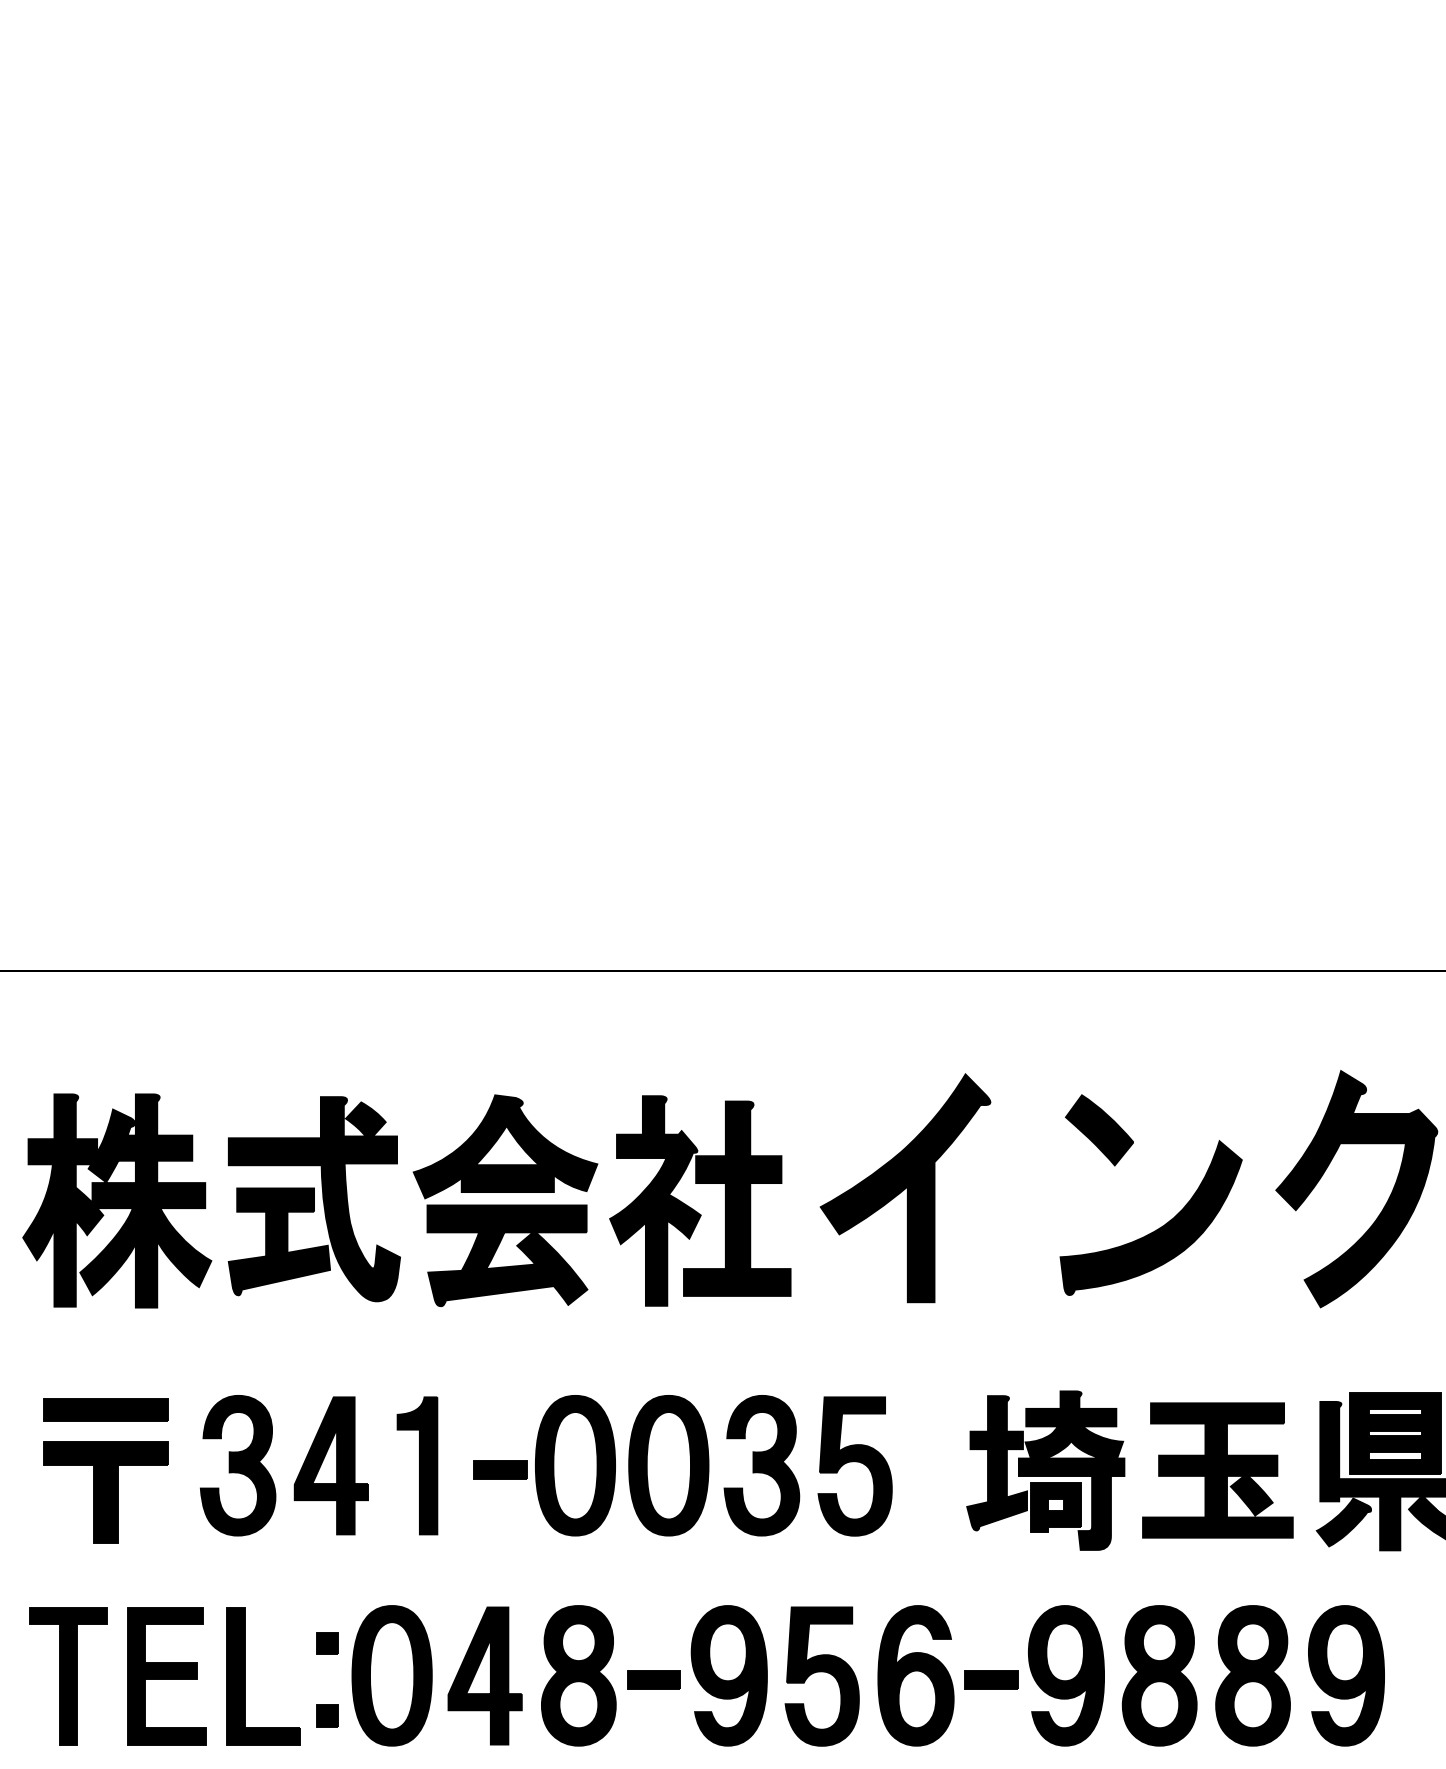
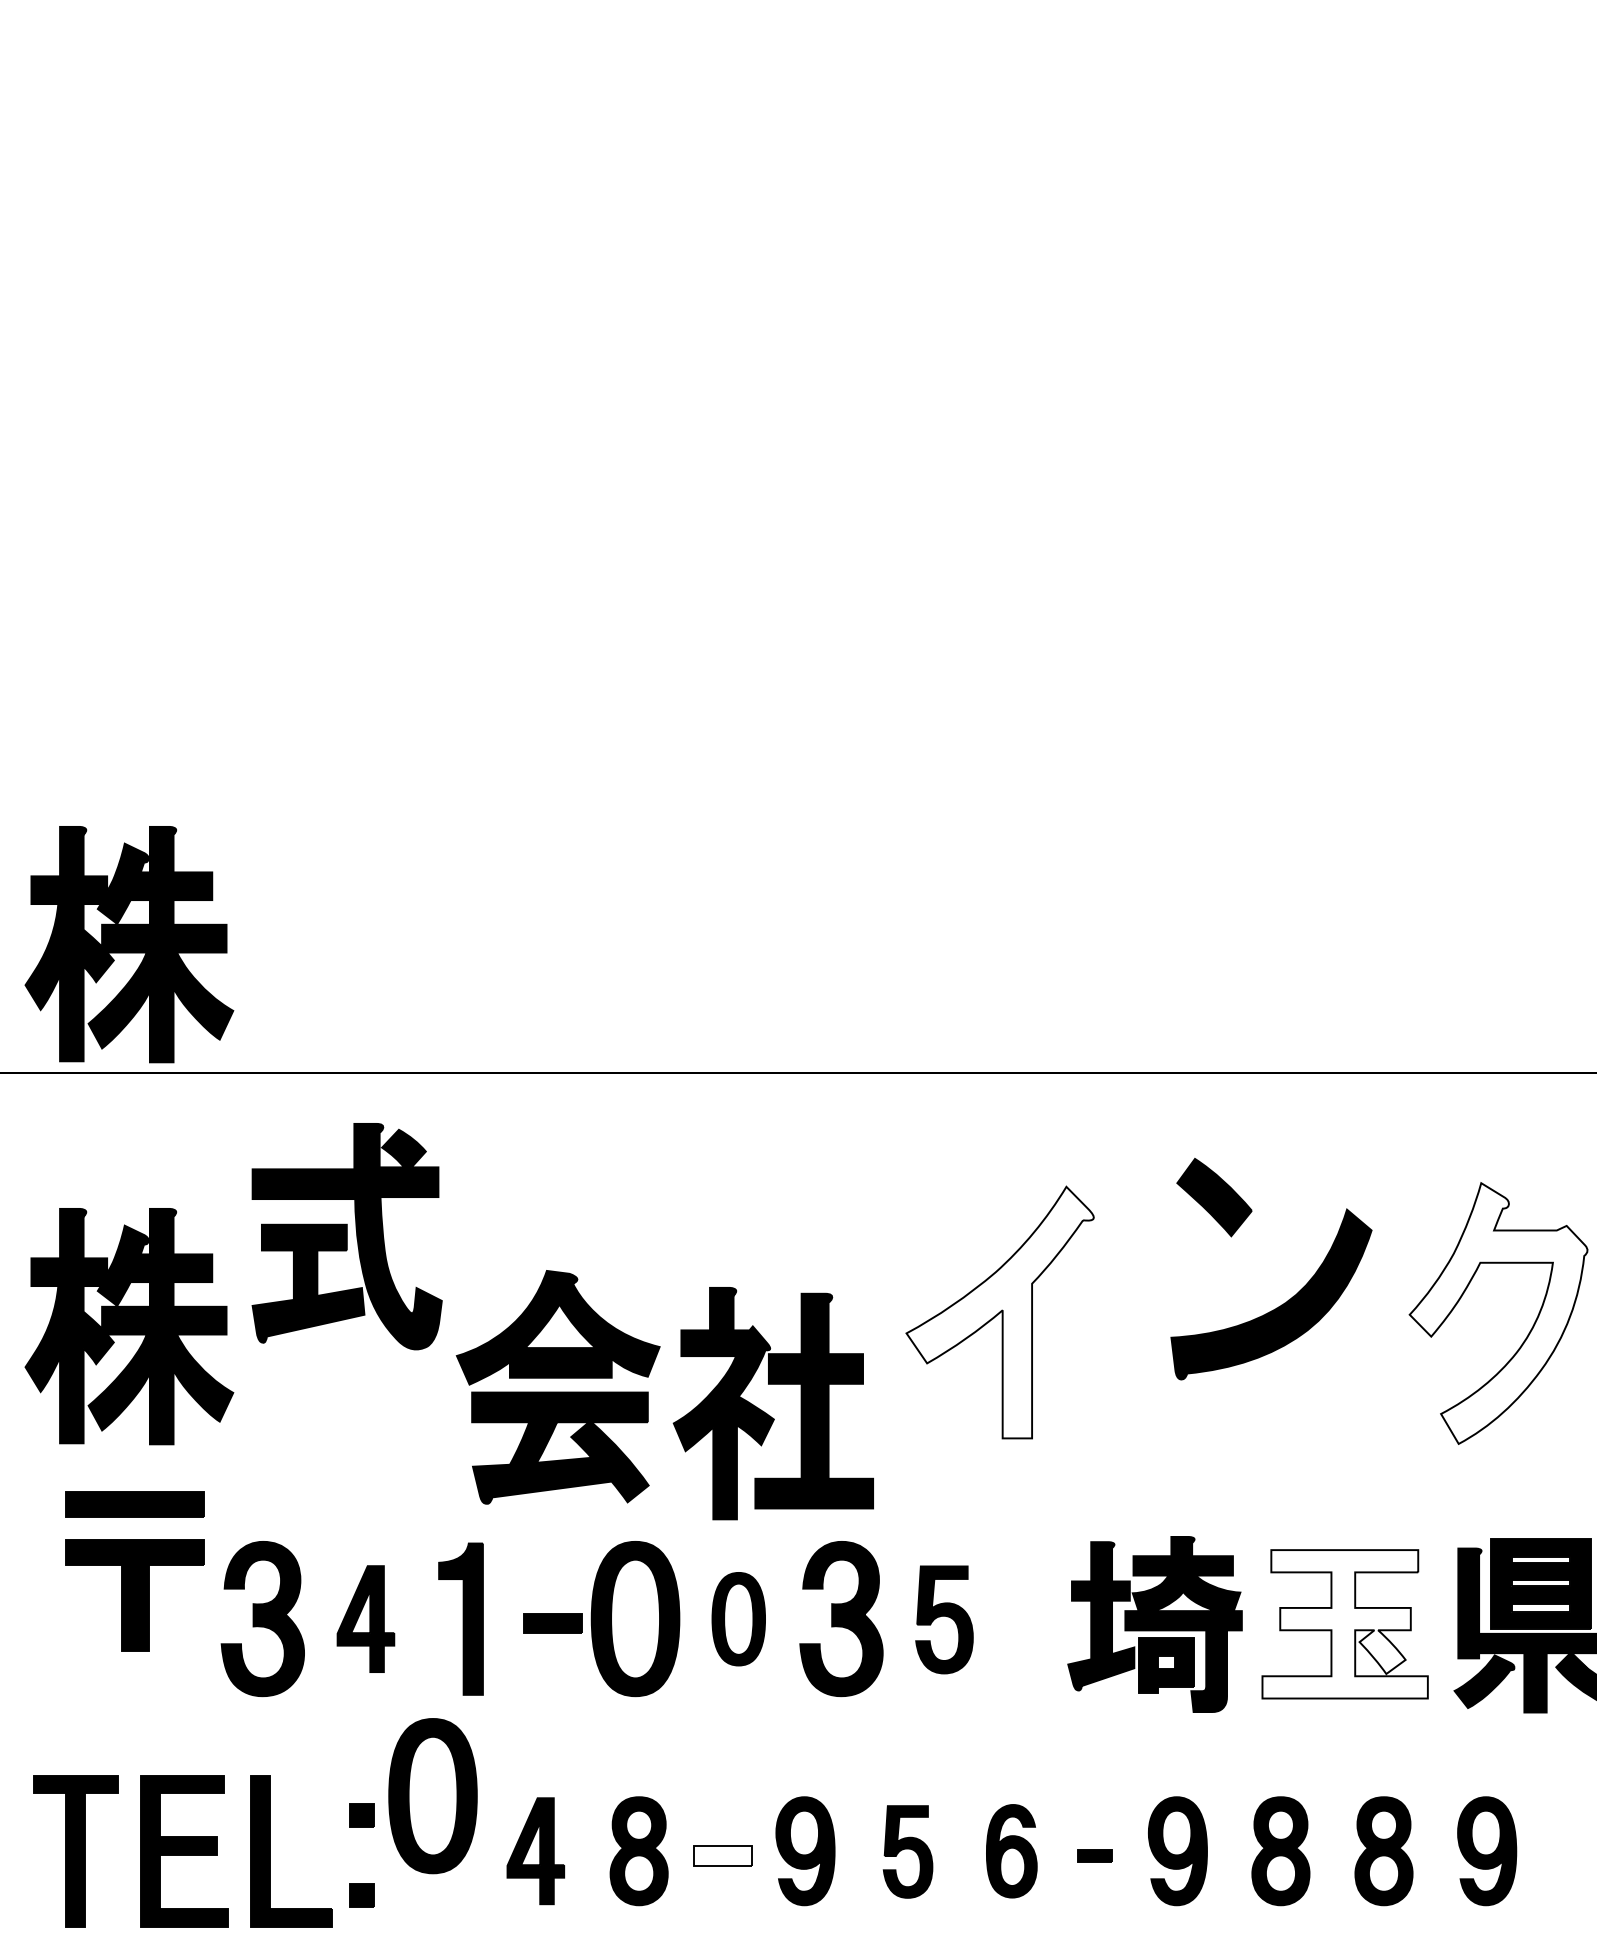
part: (117, 855) -> (129, 944), added
fill: (904, 1188) -> (999, 1312), removed
fill: (1356, 1189) -> (1498, 1313), removed
part: (313, 1199) -> (346, 1236), moved
part: (504, 1200) -> (557, 1387), moved
part: (694, 1209) -> (767, 1413), moved
part: (1171, 1219) -> (1293, 1295), moved
part: (331, 1465) -> (365, 1618), size x0.7
part: (668, 1466) -> (738, 1619), size x0.6
part: (855, 1466) -> (944, 1619), size x0.7
part: (105, 1470) -> (134, 1571), moved
fill: (1217, 1470) -> (1344, 1624), removed
part: (484, 1675) -> (535, 1850), size x0.7
part: (391, 1676) -> (432, 1796), moved
part: (578, 1676) -> (638, 1851), size x0.7
part: (729, 1676) -> (805, 1851), size x0.7
part: (821, 1676) -> (907, 1851), size x0.6
part: (915, 1676) -> (1011, 1851), size x0.6
part: (1066, 1676) -> (1177, 1851), size x0.7
part: (1159, 1676) -> (1280, 1851), size x0.7
part: (1252, 1676) -> (1383, 1851), size x0.7
part: (1345, 1676) -> (1486, 1851), size x0.7
fill: (654, 1679) -> (722, 1855), removed
part: (990, 1679) -> (1094, 1855), size x0.6

